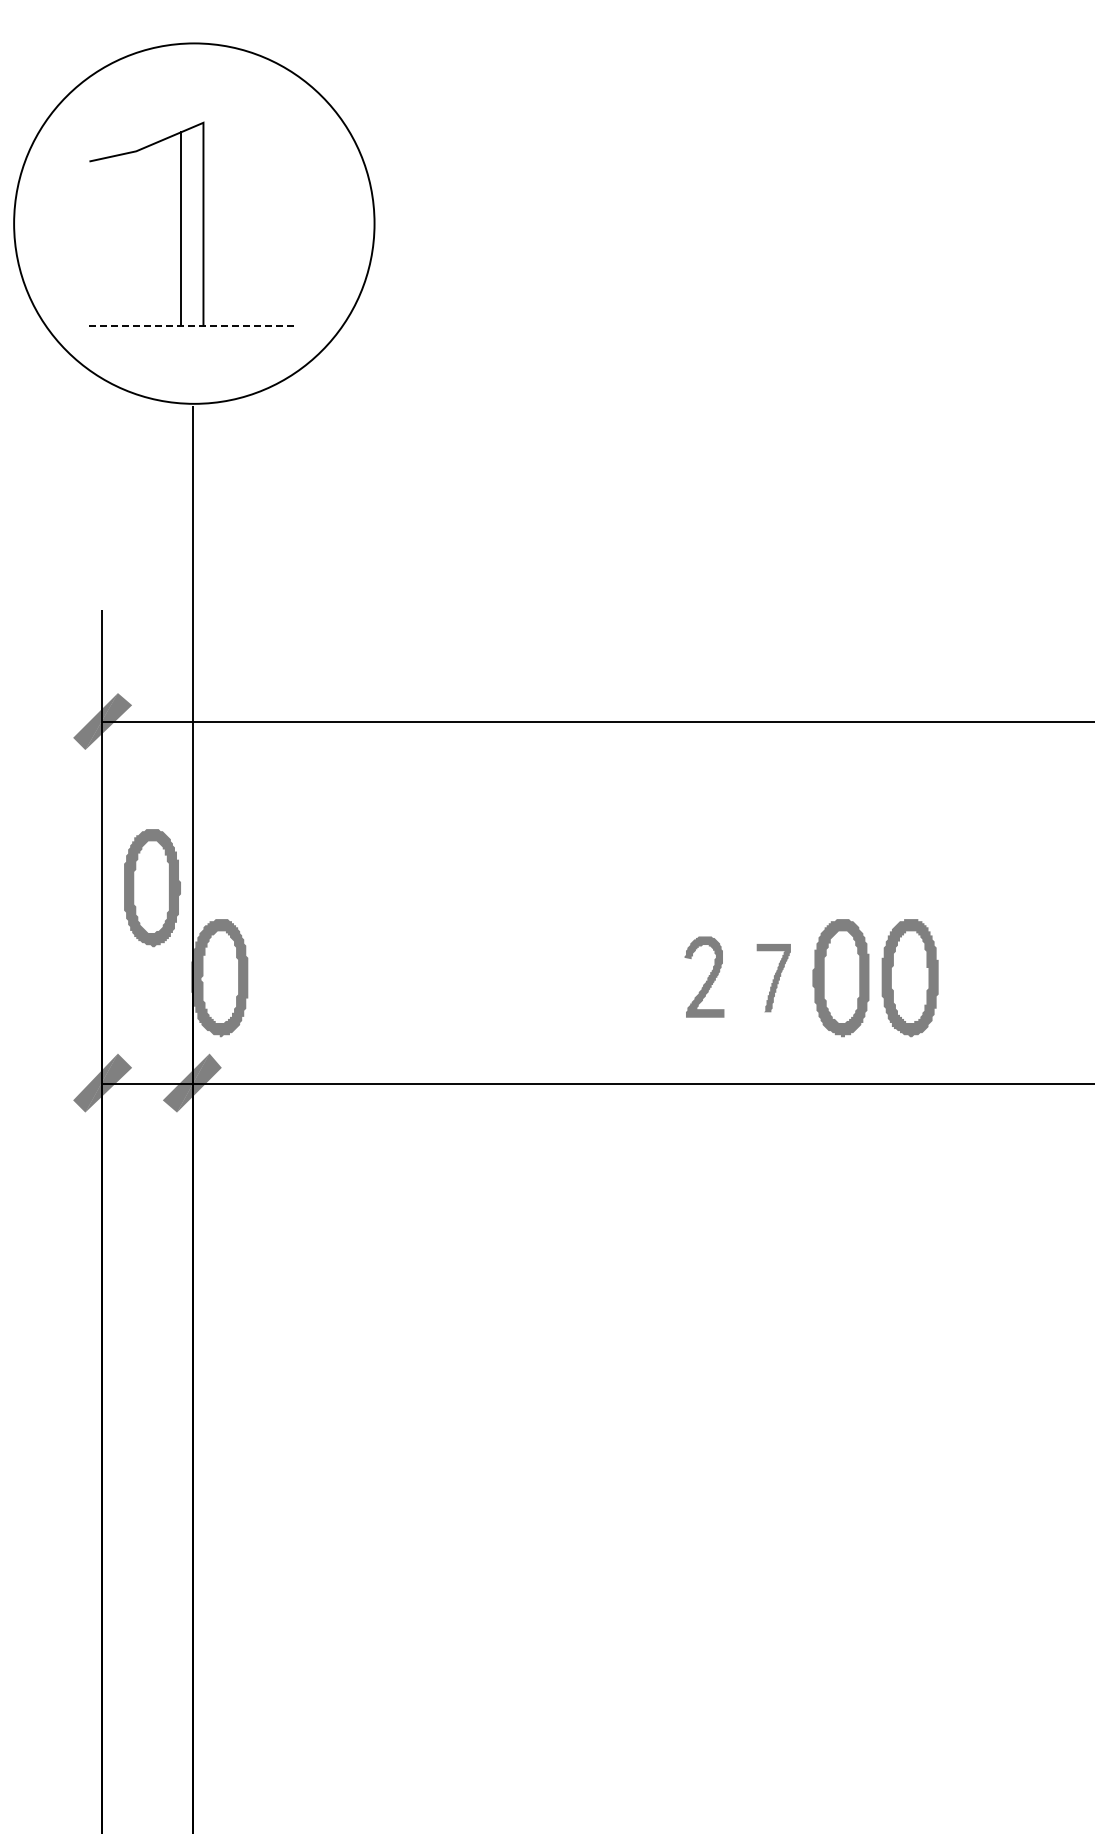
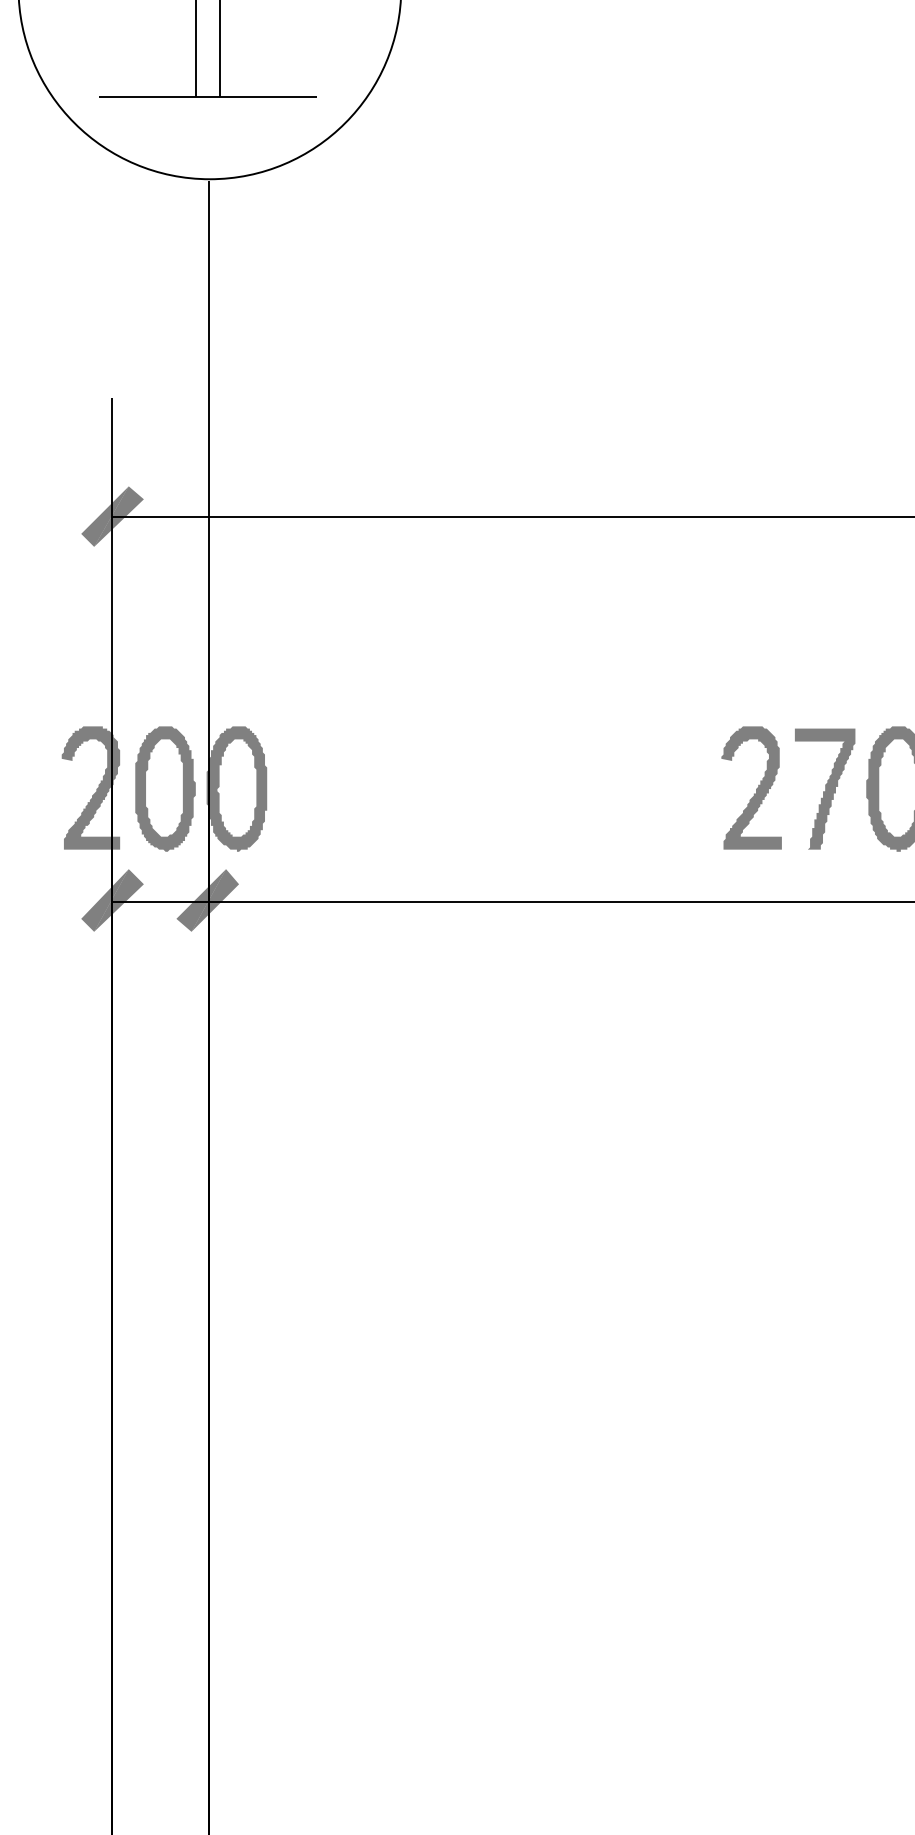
line: (192, 326) -> (207, 97), dashed -> solid
part: (152, 887) -> (165, 788), moved
part: (704, 976) -> (751, 787), size x1.43
fill: (81, 977) -> (90, 788), added
part: (773, 977) -> (824, 788), size x1.67

